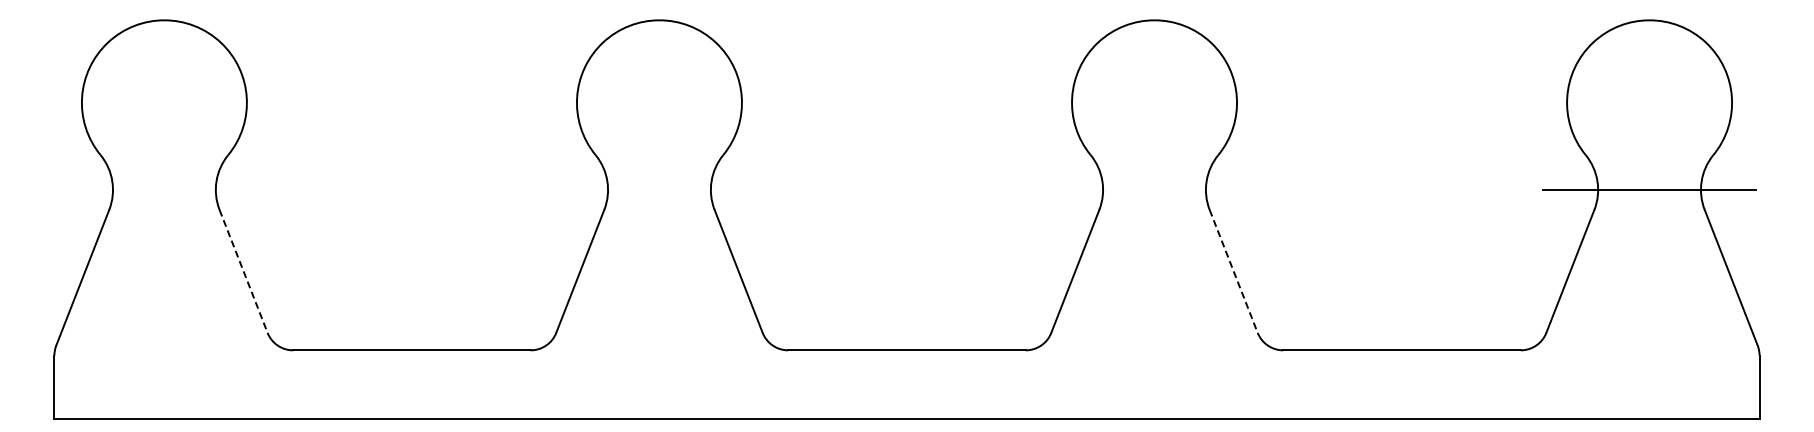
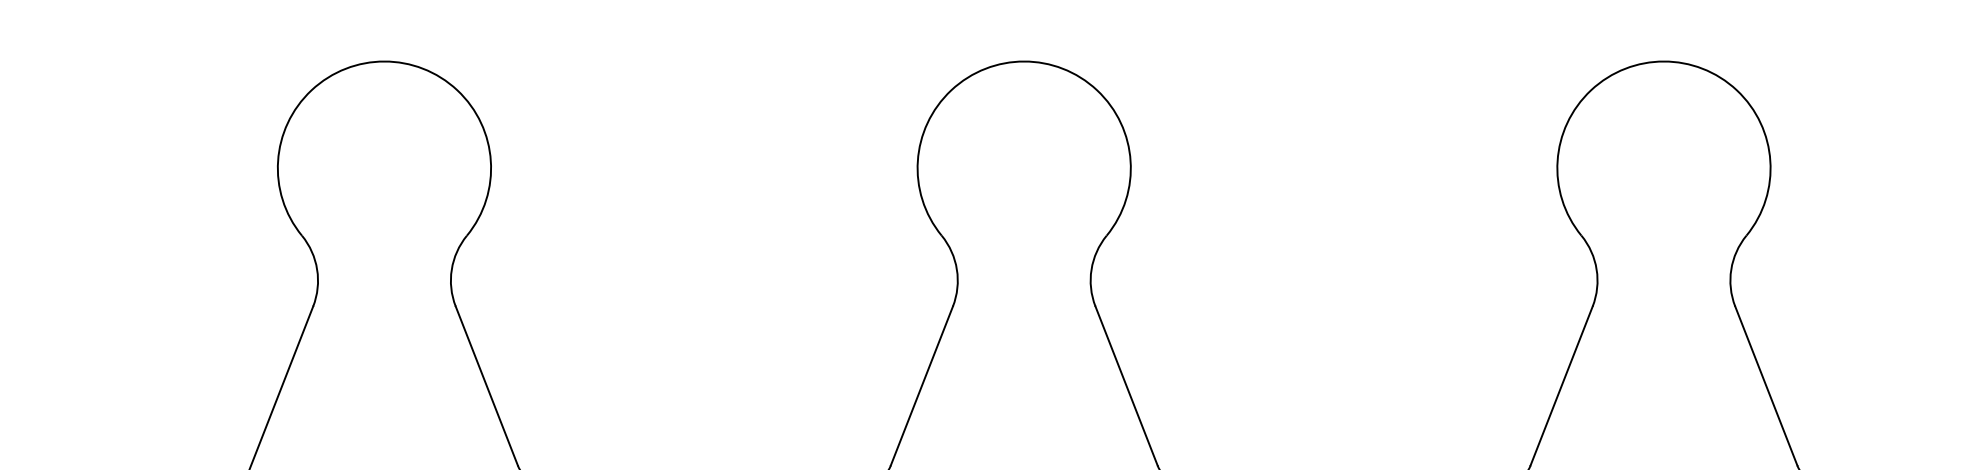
line: (243, 271) -> (486, 386), dashed -> solid
line: (1233, 271) -> (1766, 386), dashed -> solid

